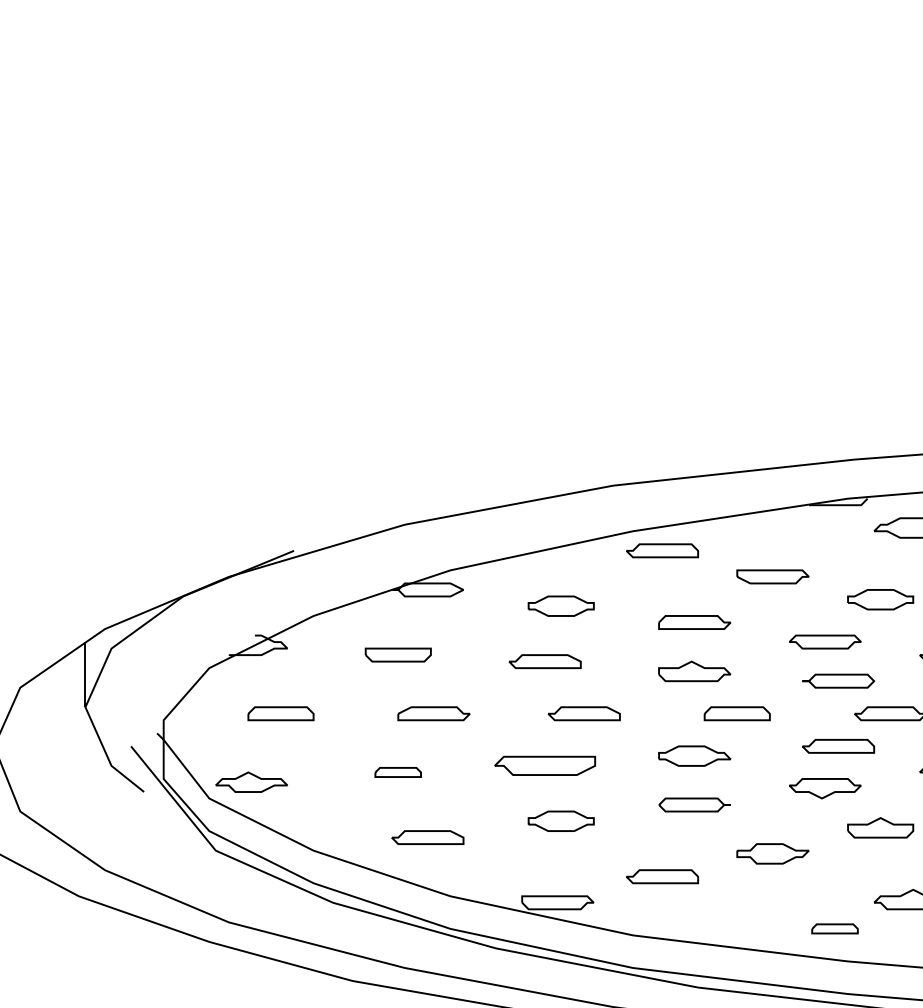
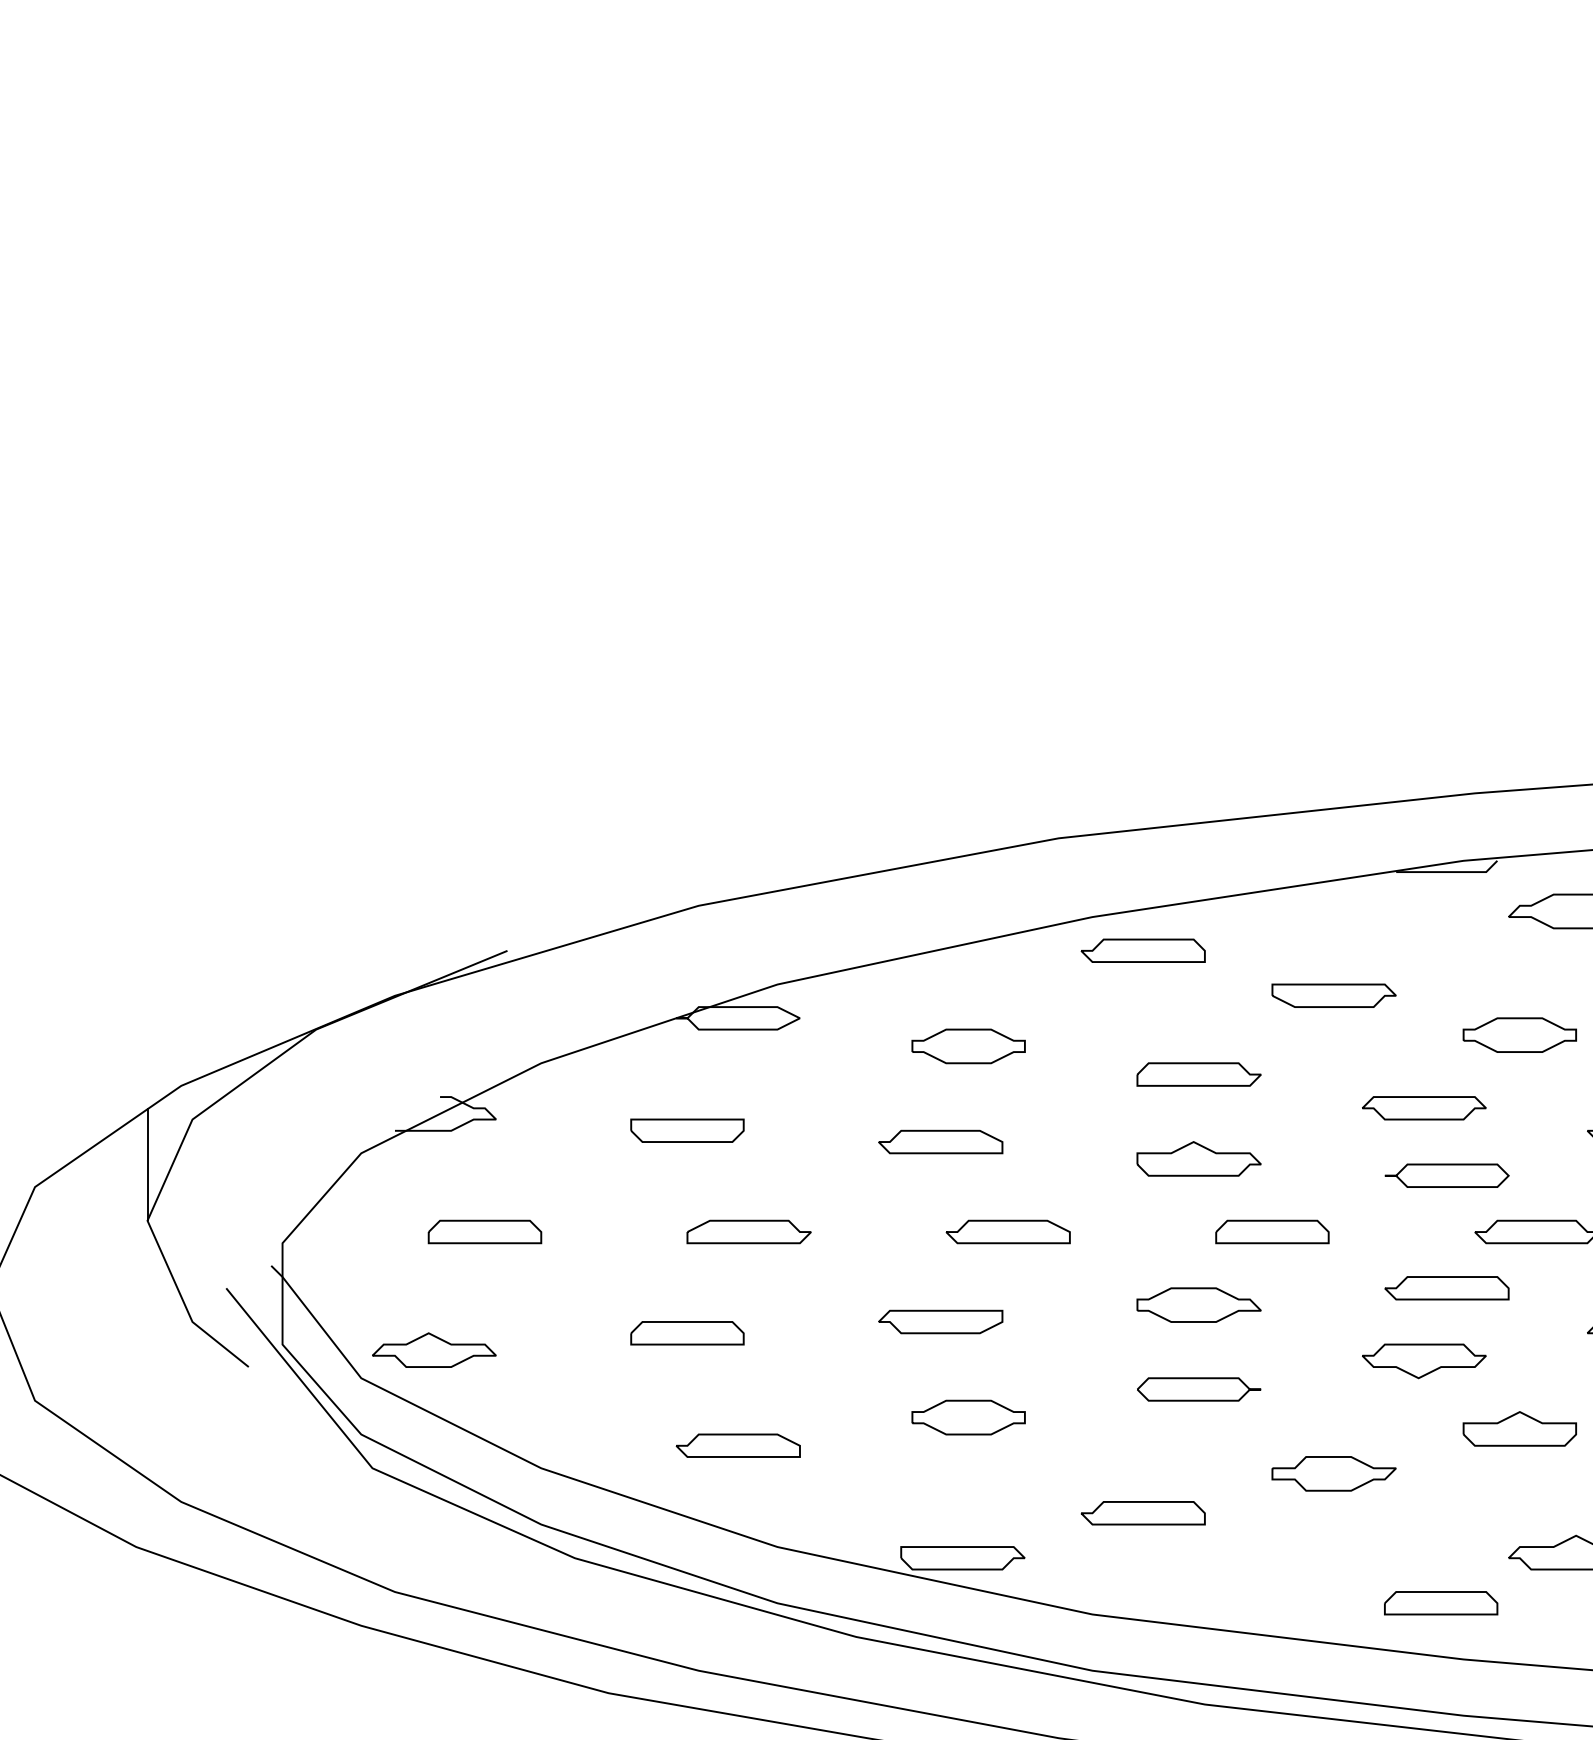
part: (544, 765) -> (939, 1321), size x0.71
part: (397, 772) -> (686, 1333), size x1.43
part: (834, 928) -> (1440, 1602), size x1.43

